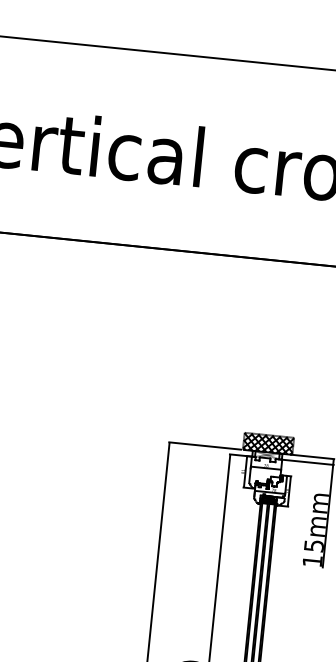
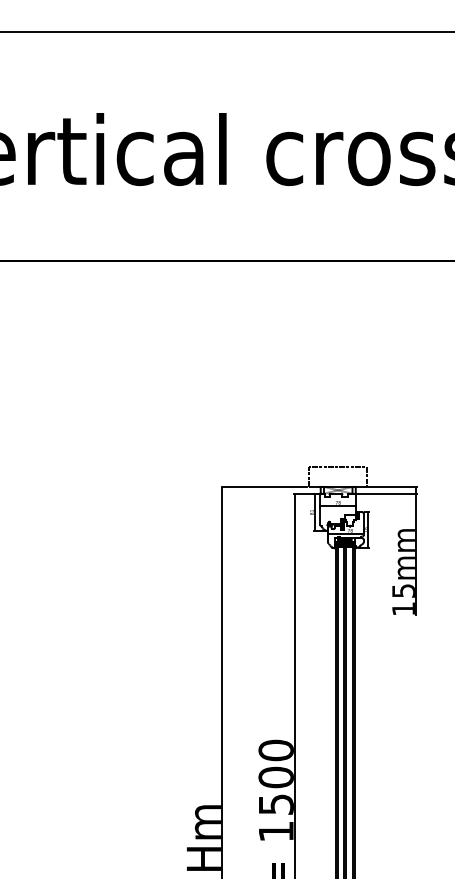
hatch: (268, 443) -> (338, 476), removed

